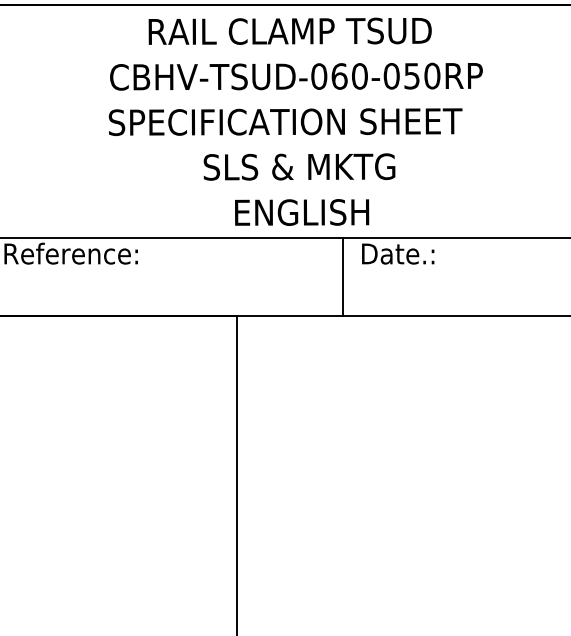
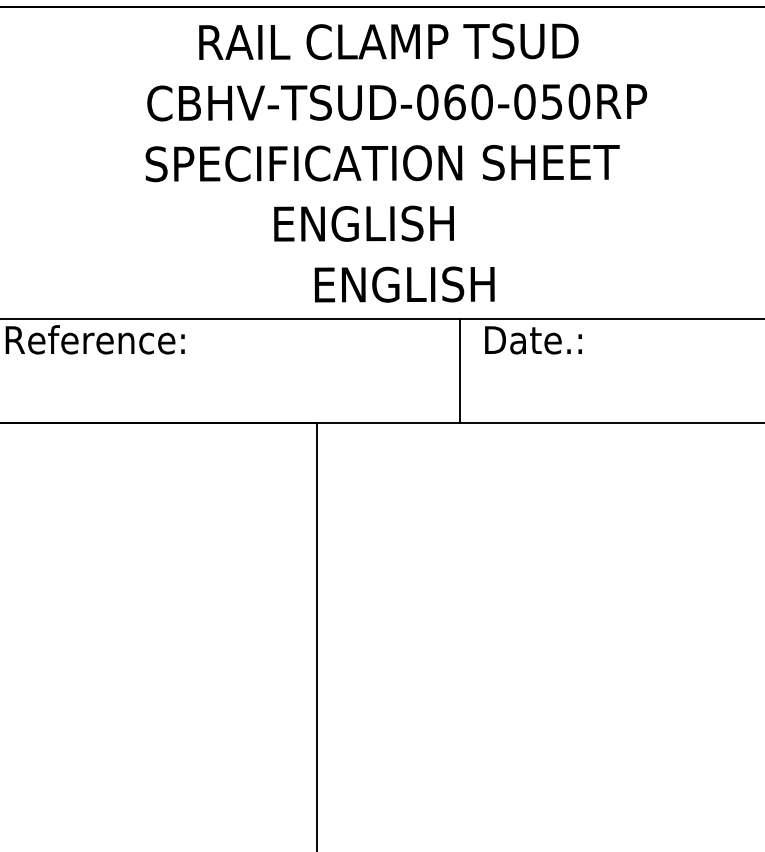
text: (299, 166) -> (401, 222), SLS & MKTG -> ENGLISH

